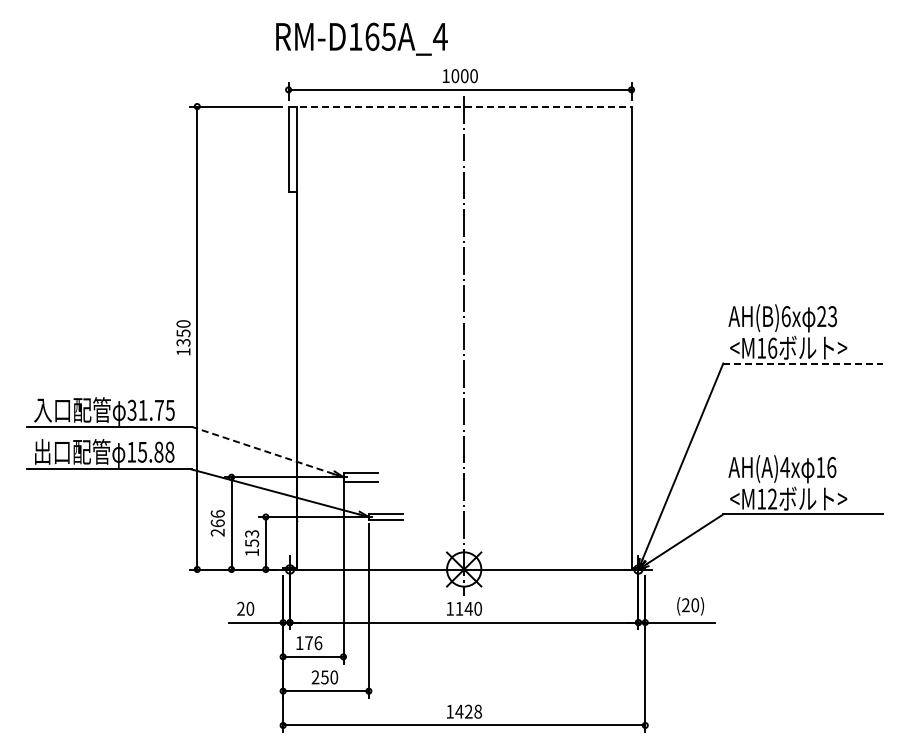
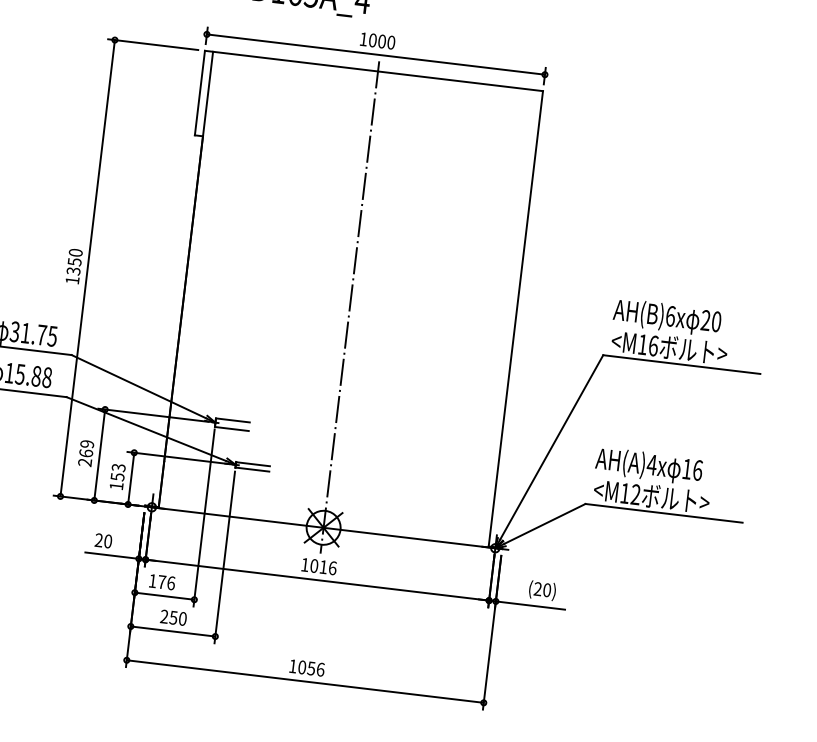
line: (460, 106) -> (374, 70), dashed -> solid
text: (832, 316) -> (716, 321), 23 -> 20
line: (803, 363) -> (682, 364), dashed -> solid
line: (262, 450) -> (138, 386), dashed -> solid
text: (217, 513) -> (87, 443), 266 -> 269
text: (468, 608) -> (323, 566), 1140 -> 1016
text: (468, 711) -> (311, 668), 1428 -> 1056

